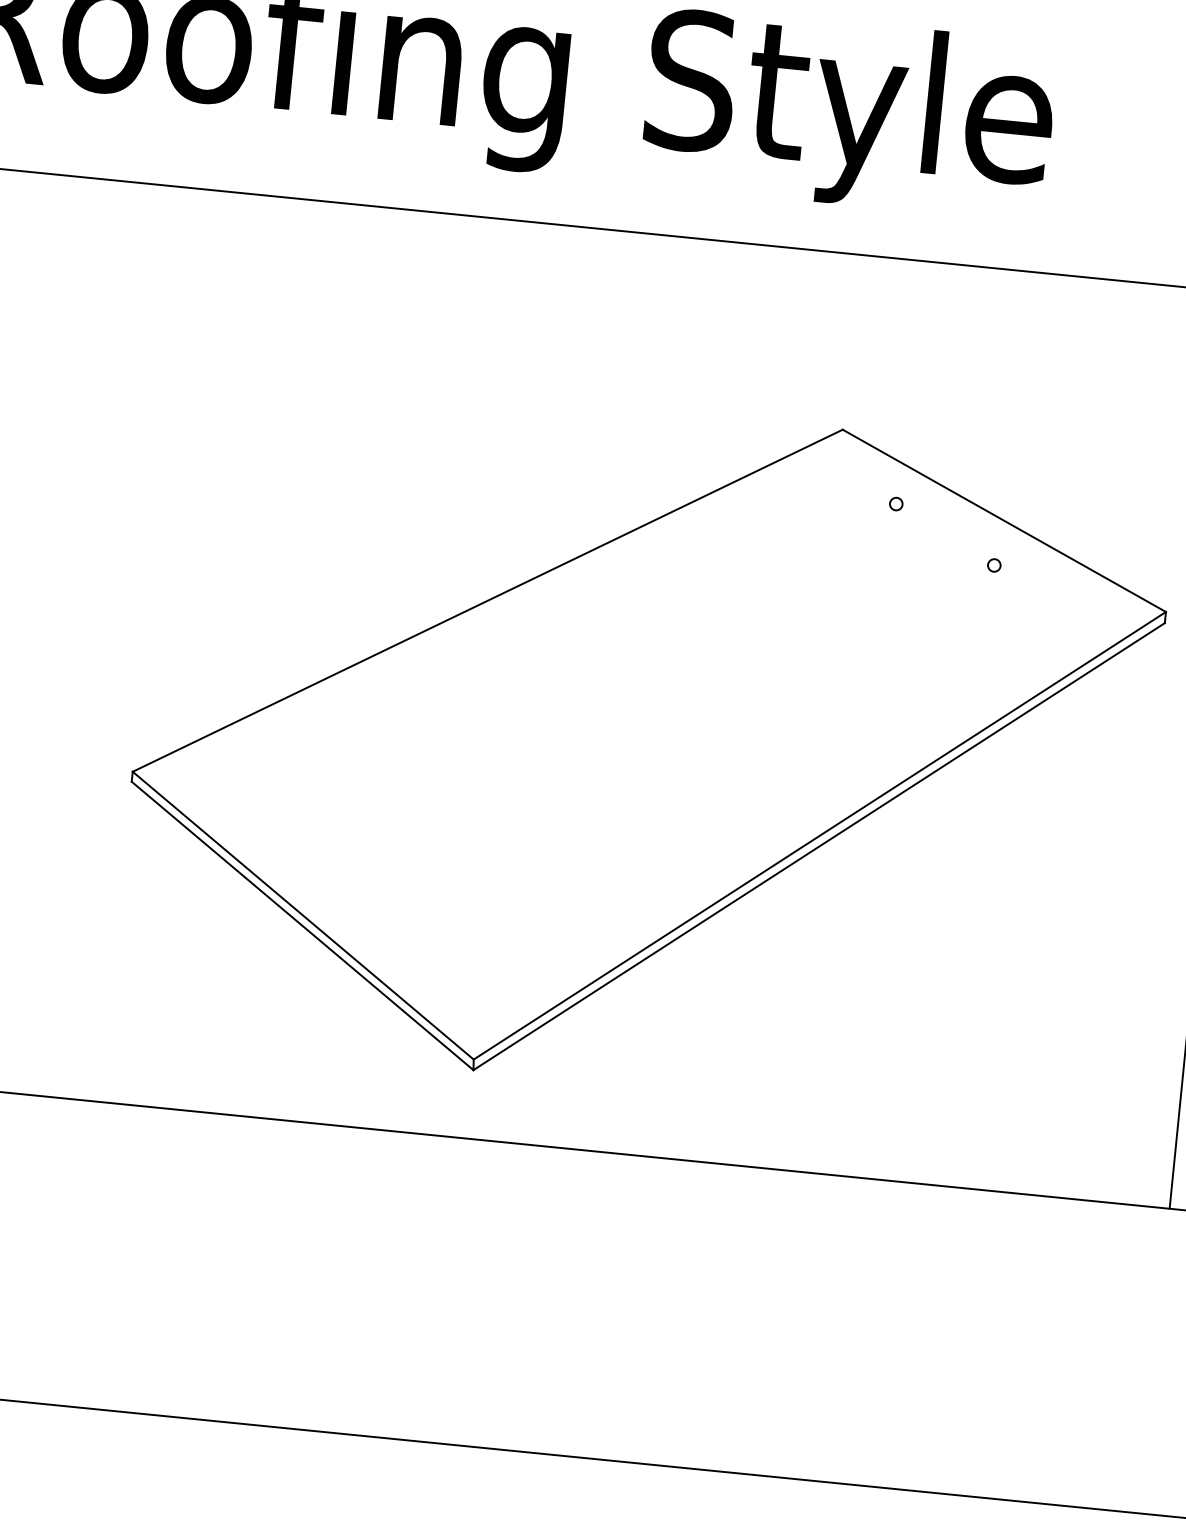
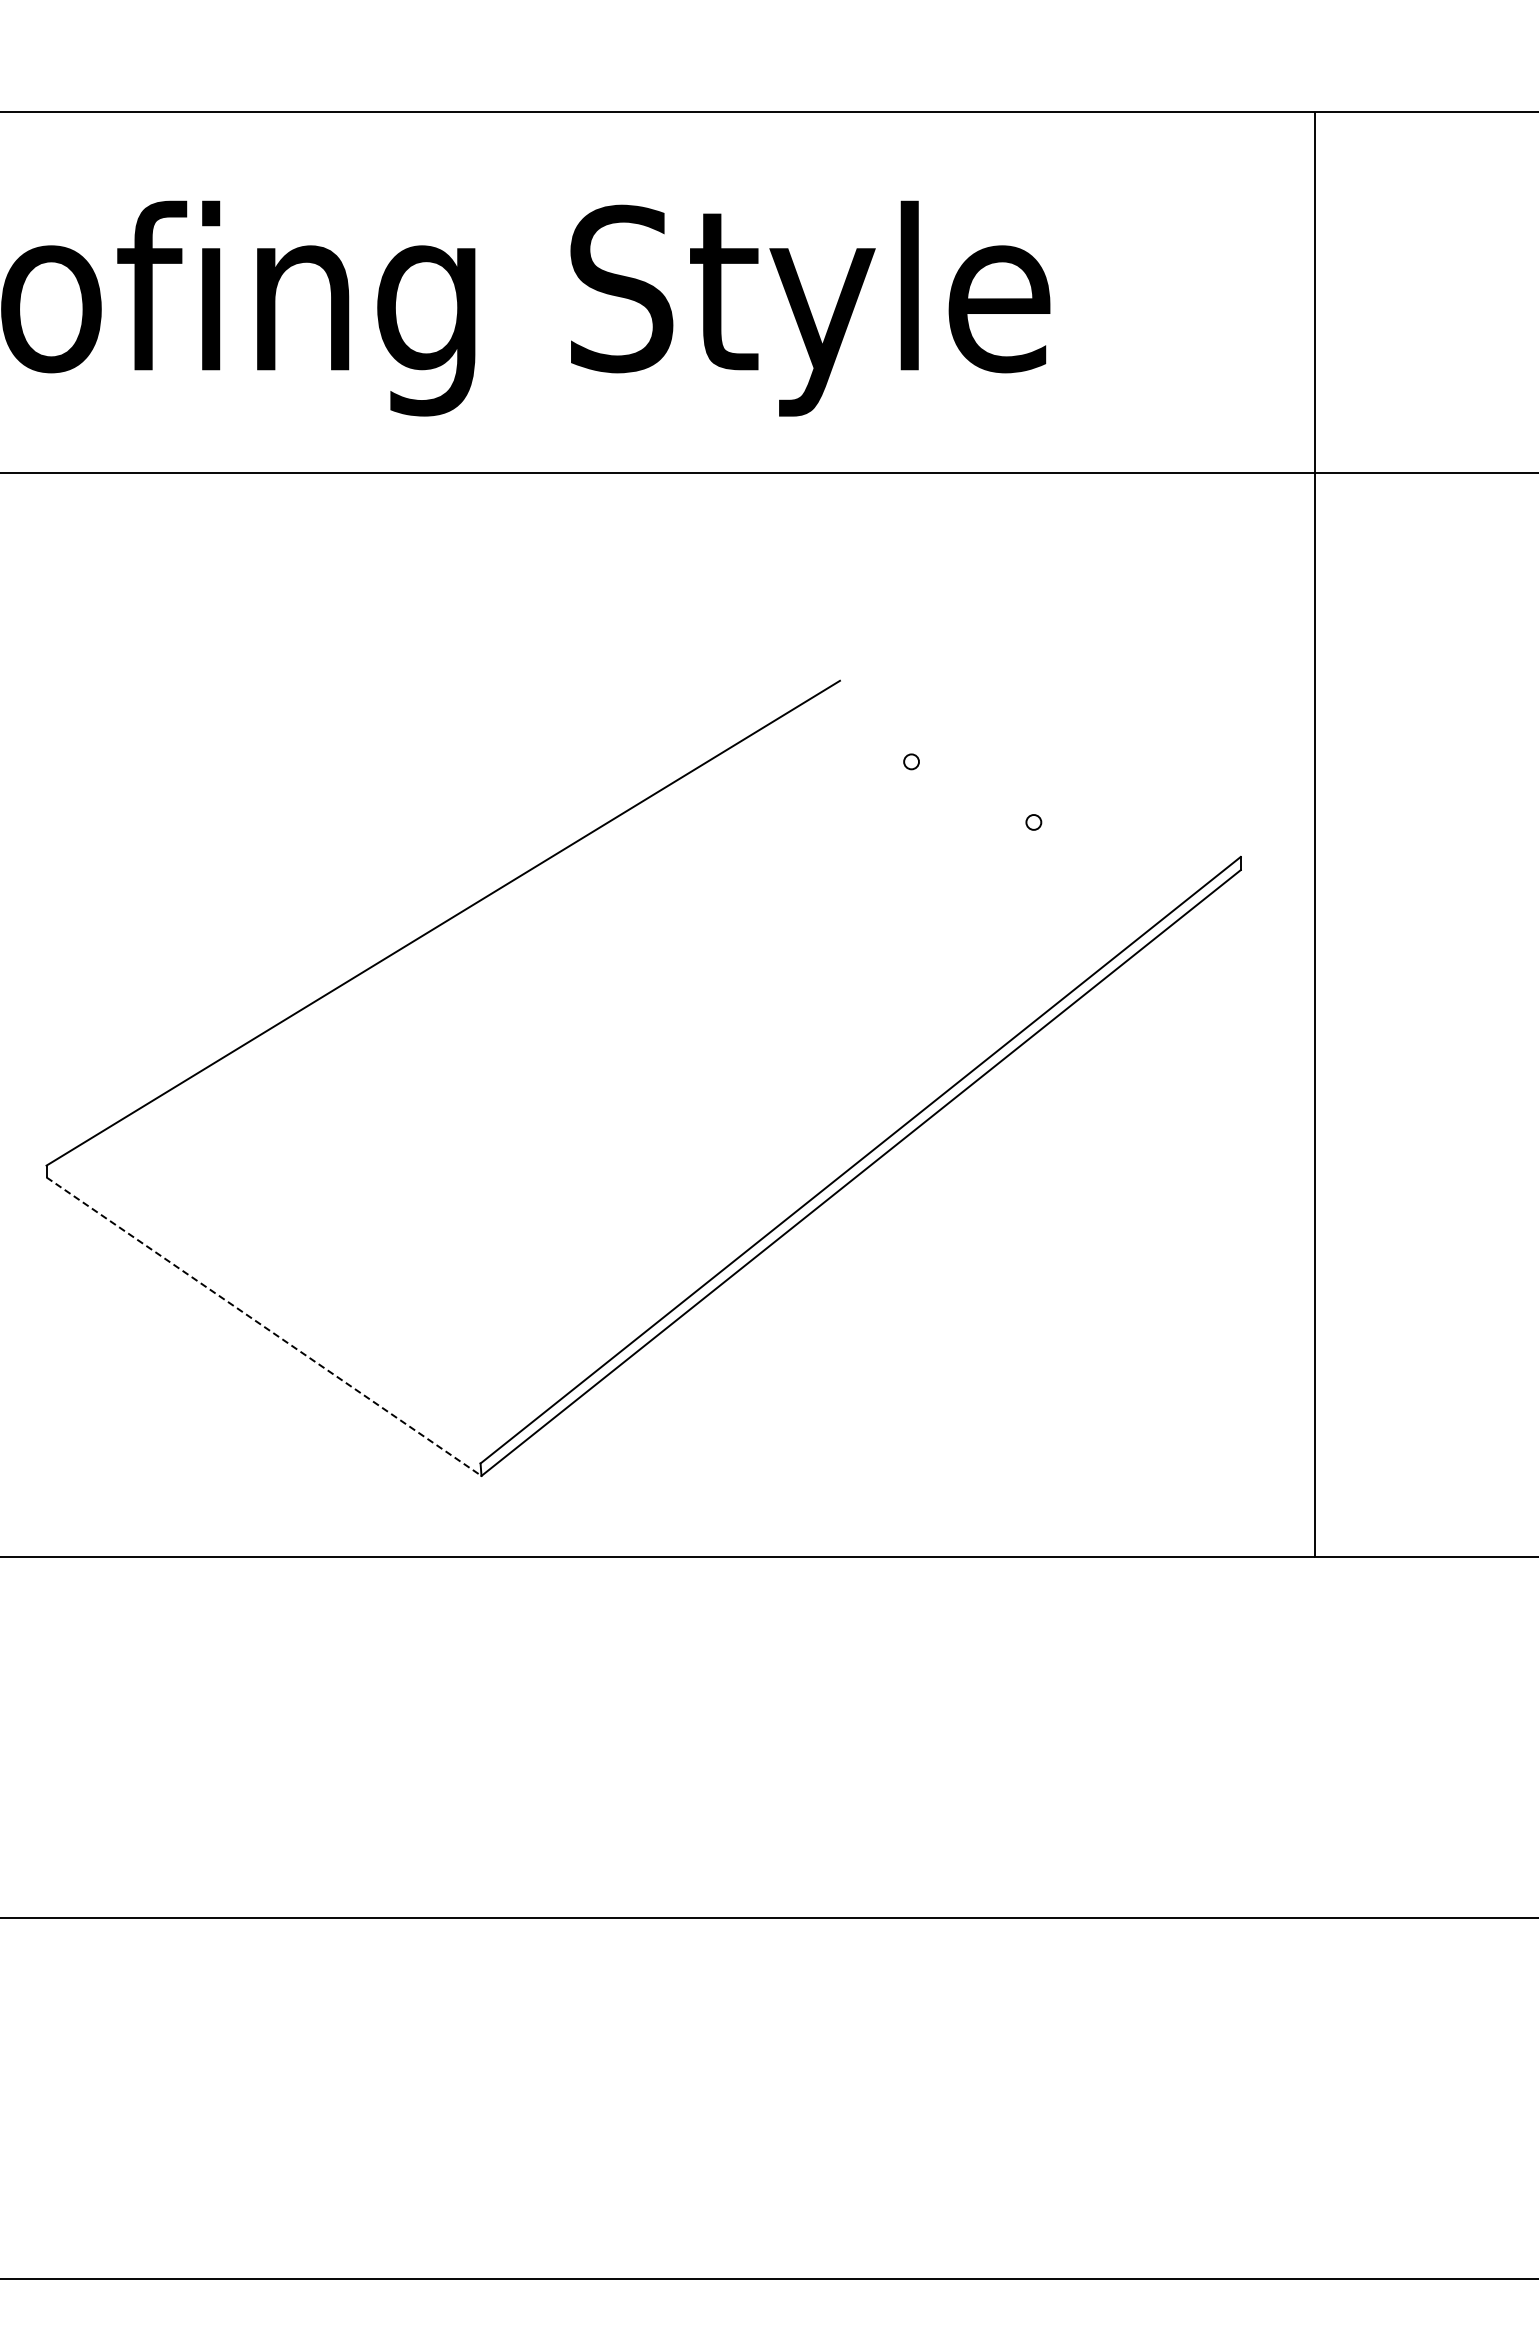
line: (1003, 520) -> (1039, 768), removed
line: (303, 915) -> (263, 1314), removed
line: (303, 925) -> (264, 1326), solid -> dashed

